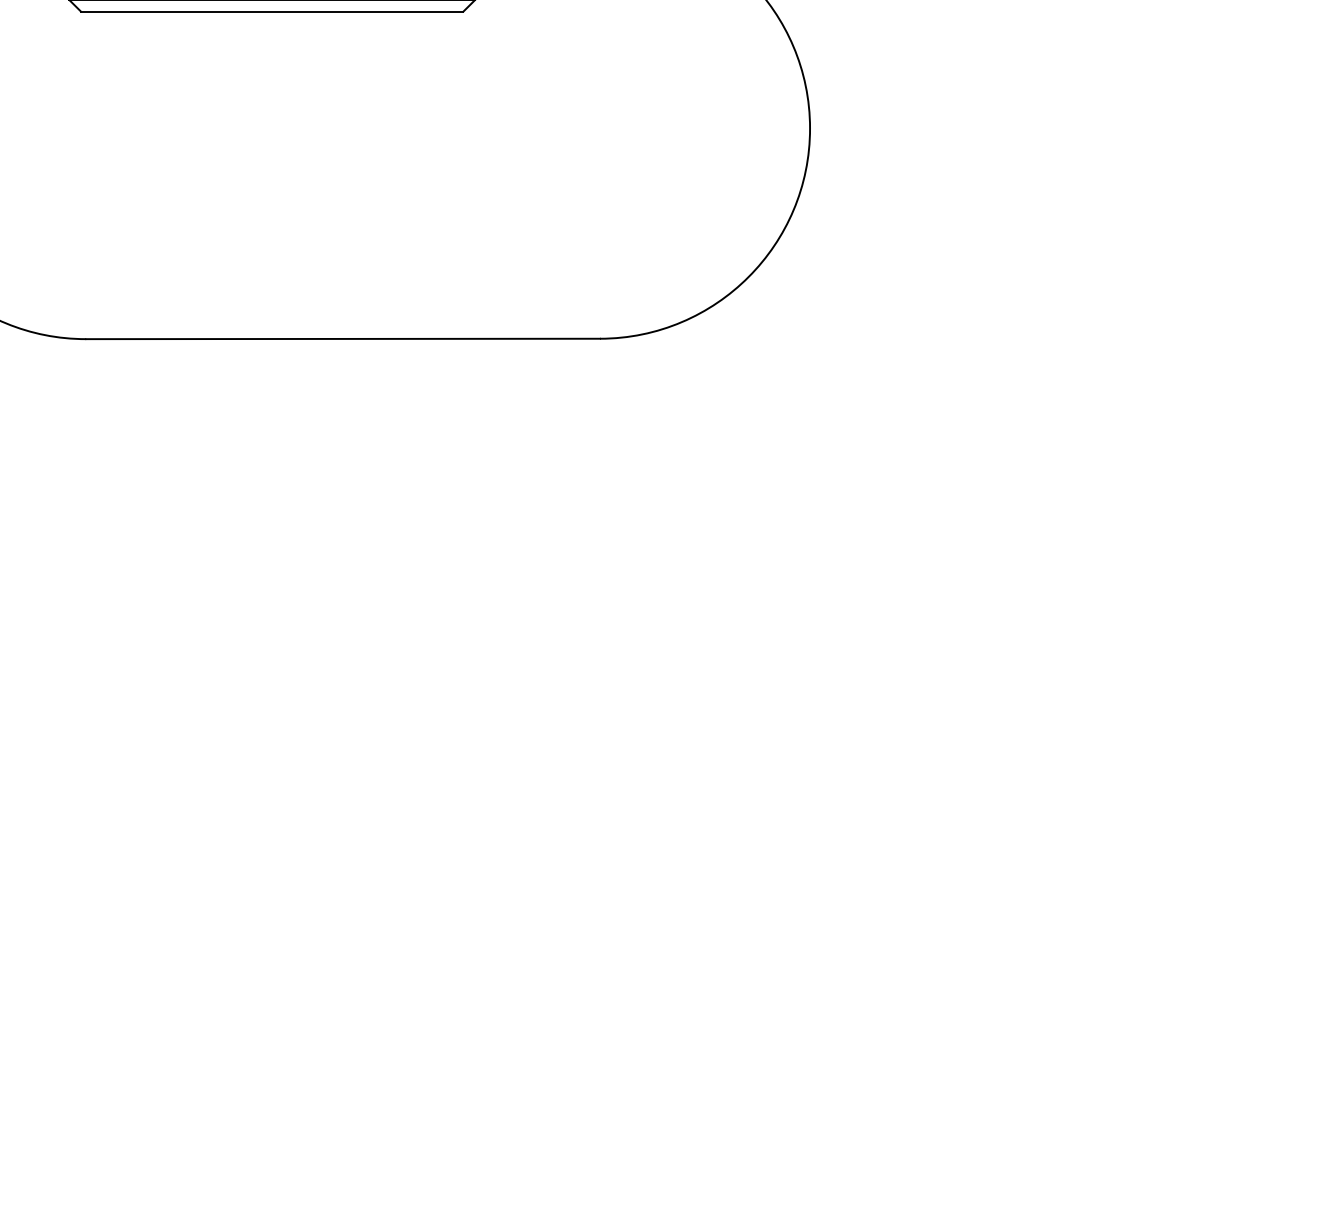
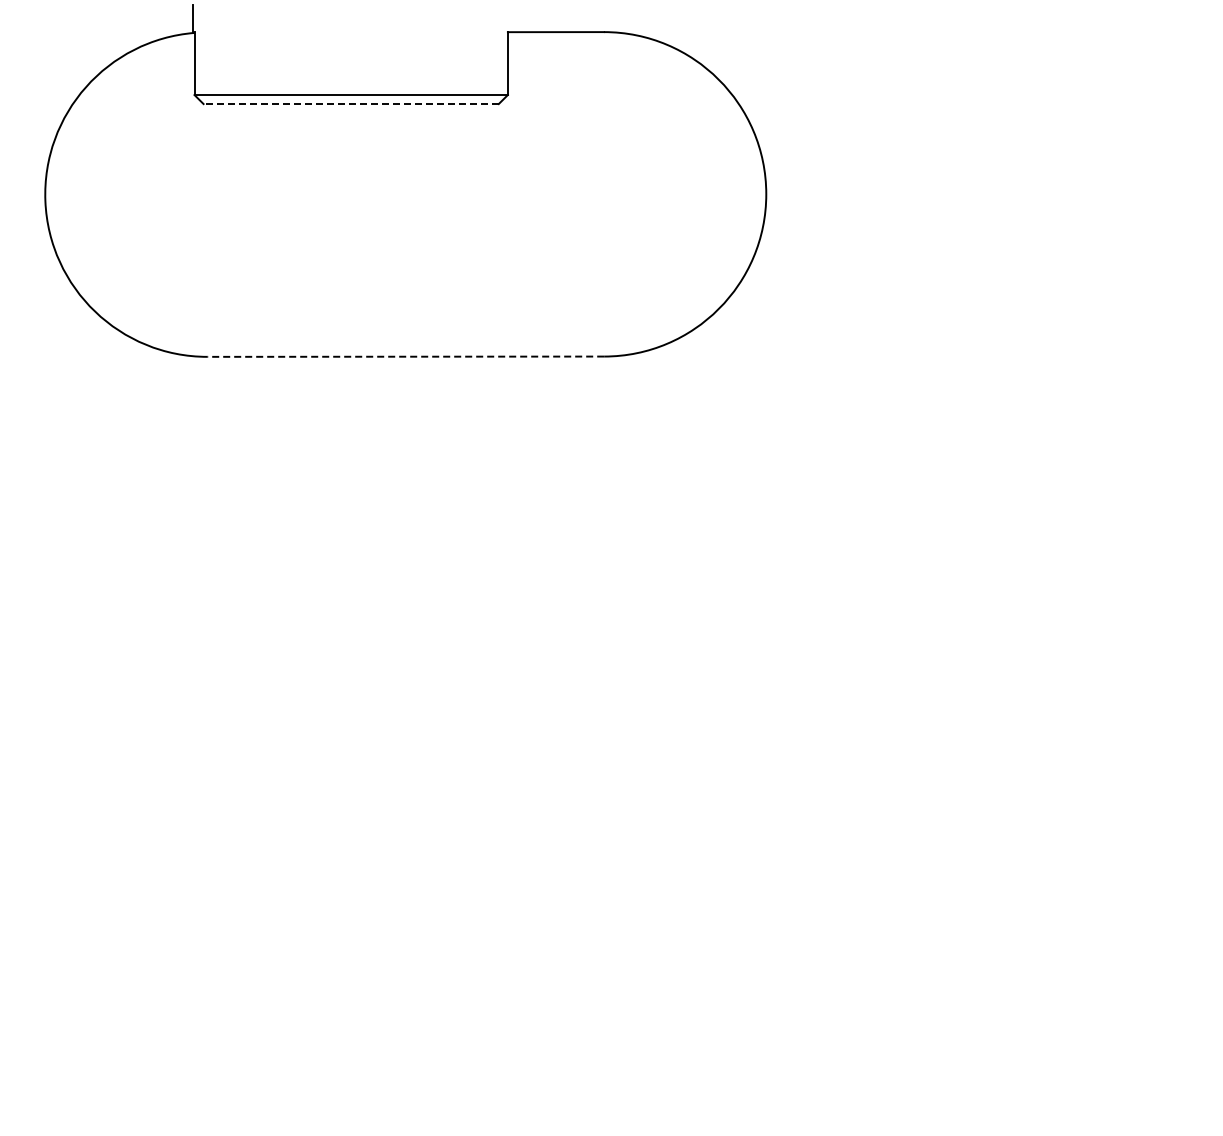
line: (272, 12) -> (351, 104), solid -> dashed
line: (342, 338) -> (405, 356), solid -> dashed

